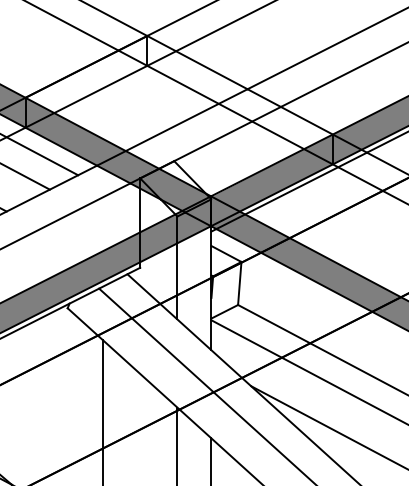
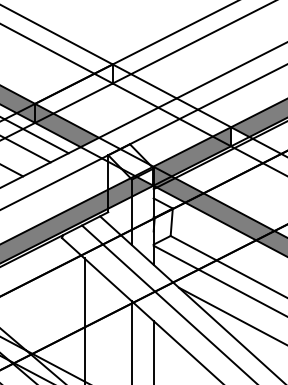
fill: (347, 148) -> (240, 136), removed
fill: (153, 188) -> (116, 161), removed

